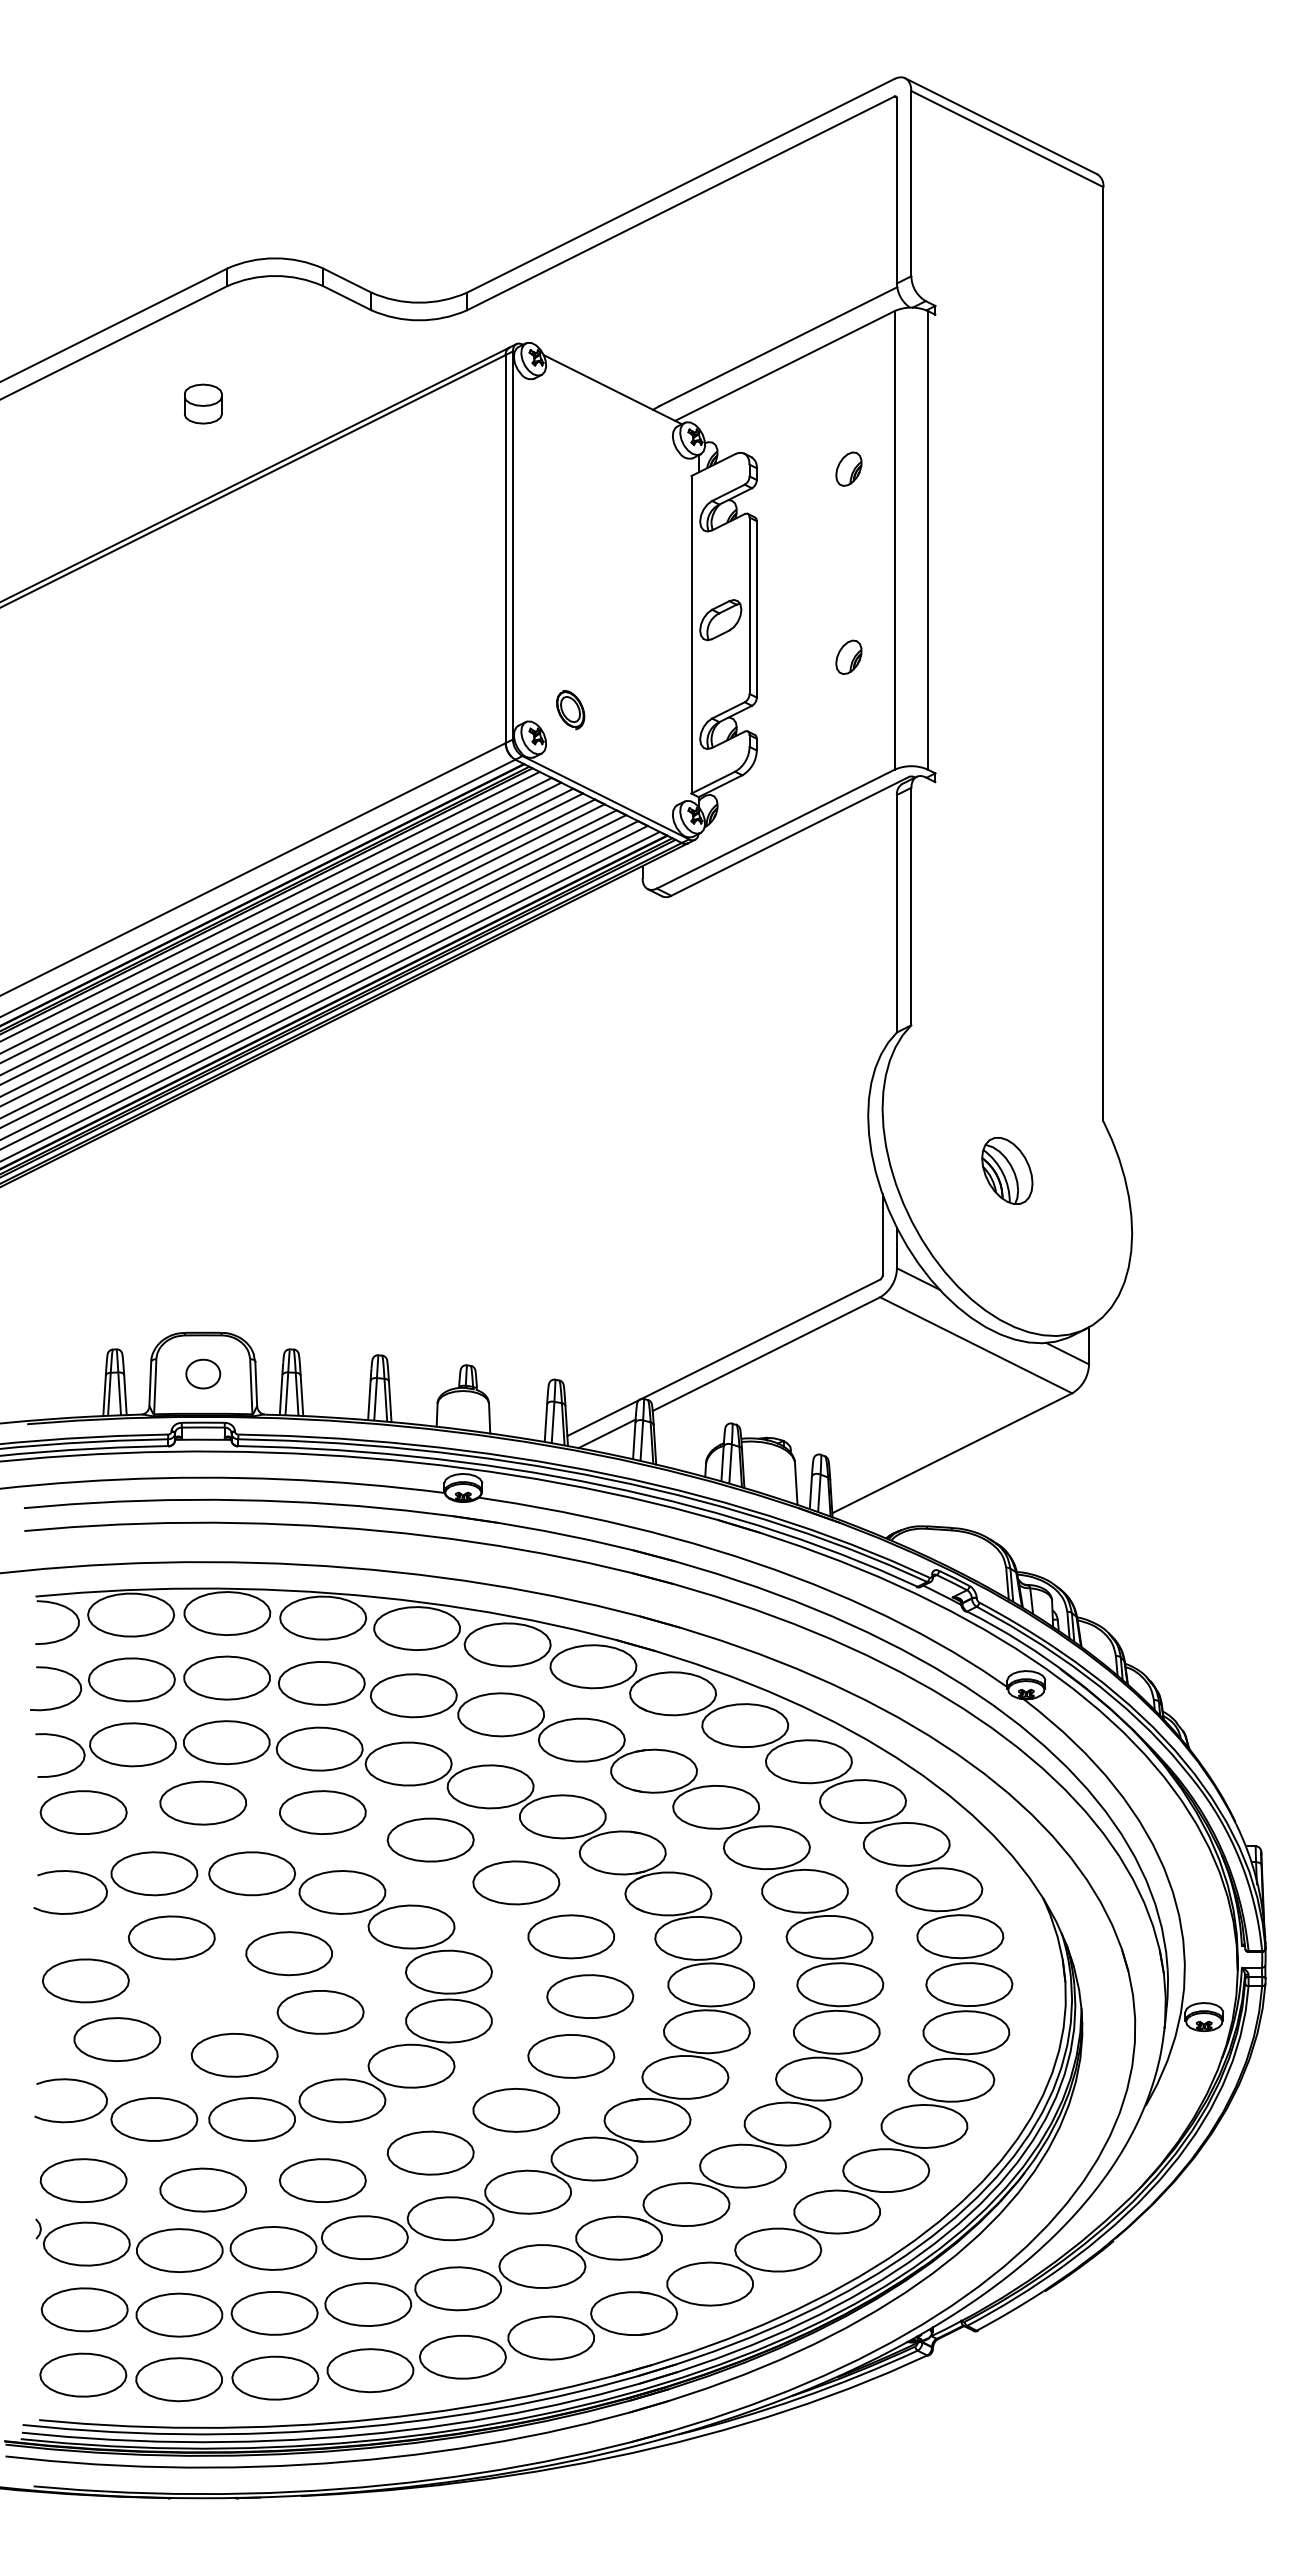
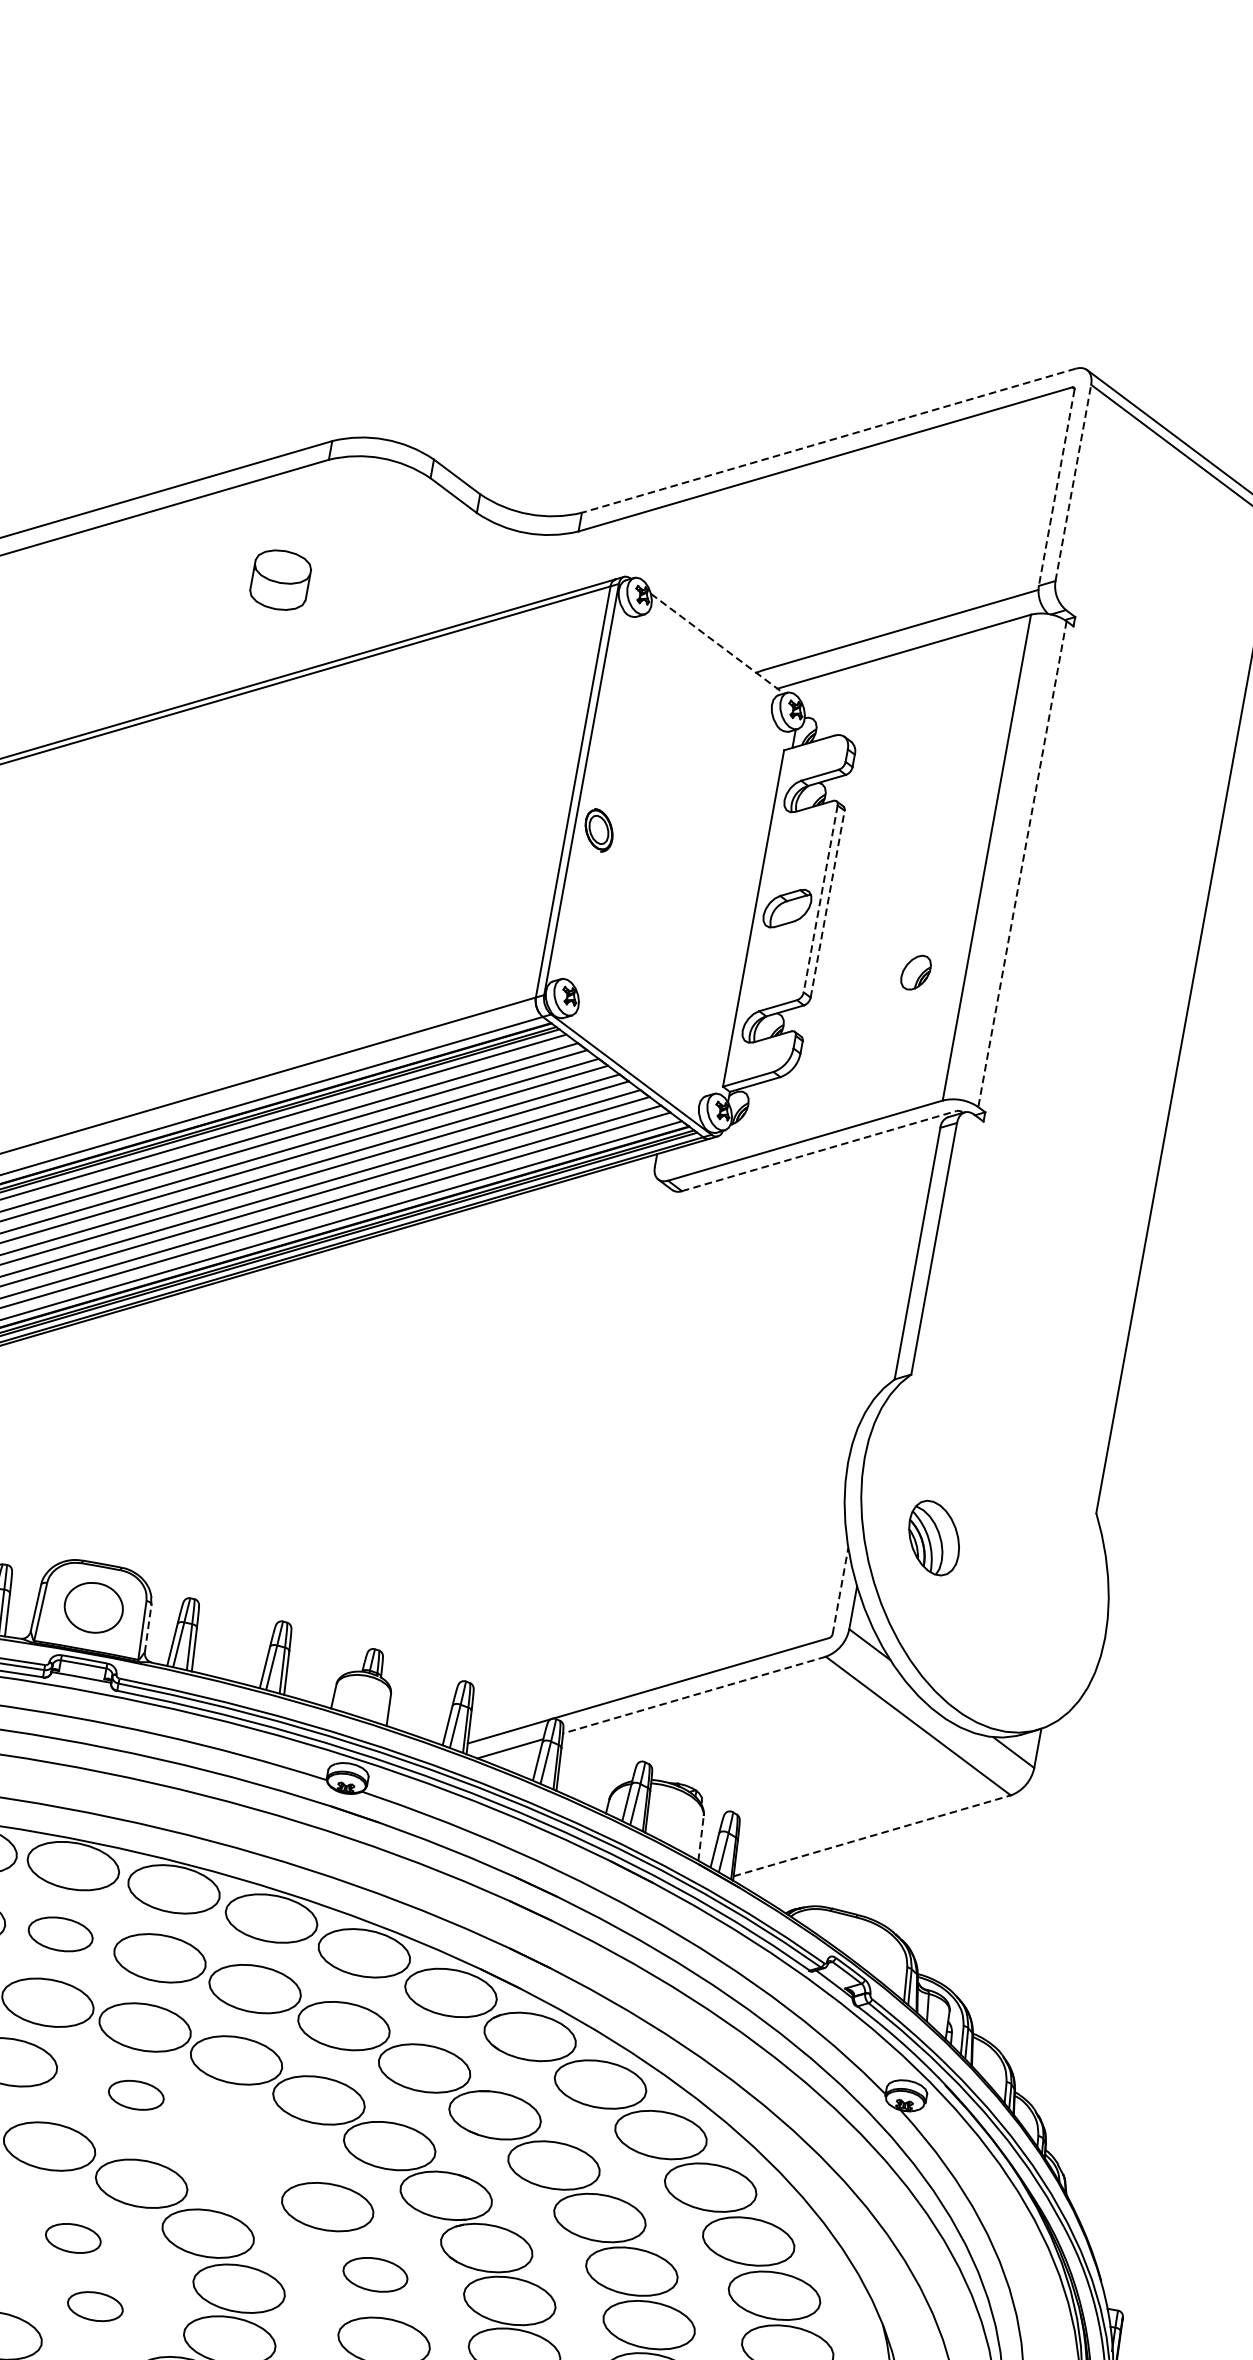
line: (911, 183) -> (1073, 482), solid -> dashed
line: (680, 185) -> (828, 440), solid -> dashed
line: (896, 190) -> (1056, 487), solid -> dashed
line: (613, 389) -> (718, 643), solid -> dashed
part: (203, 403) -> (281, 579), size x1.4
part: (848, 468) -> (951, 772), removed
line: (928, 540) -> (1022, 864), solid -> dashed
line: (749, 606) -> (820, 899), solid -> dashed
line: (756, 608) -> (827, 903), solid -> dashed
part: (570, 710) -> (598, 830), moved
line: (790, 836) -> (819, 1151), solid -> dashed
part: (1007, 1170) -> (934, 1537), moved
line: (882, 1234) -> (840, 1590), solid -> dashed
line: (766, 1354) -> (694, 1695), solid -> dashed
part: (203, 1373) -> (94, 1607), size x1.6
line: (256, 1383) -> (148, 1627), solid -> dashed
line: (952, 1453) -> (872, 1836), solid -> dashed
line: (796, 1483) -> (701, 1837), solid -> dashed
part: (226, 1677) -> (60, 1933), size x0.7
part: (322, 1812) -> (135, 2095), size x0.6
part: (430, 1839) -> (245, 2144), removed
part: (570, 1936) -> (374, 2274), size x0.7
part: (288, 1953) -> (72, 2238), size x0.6
part: (320, 2012) -> (95, 2306), size x0.6

